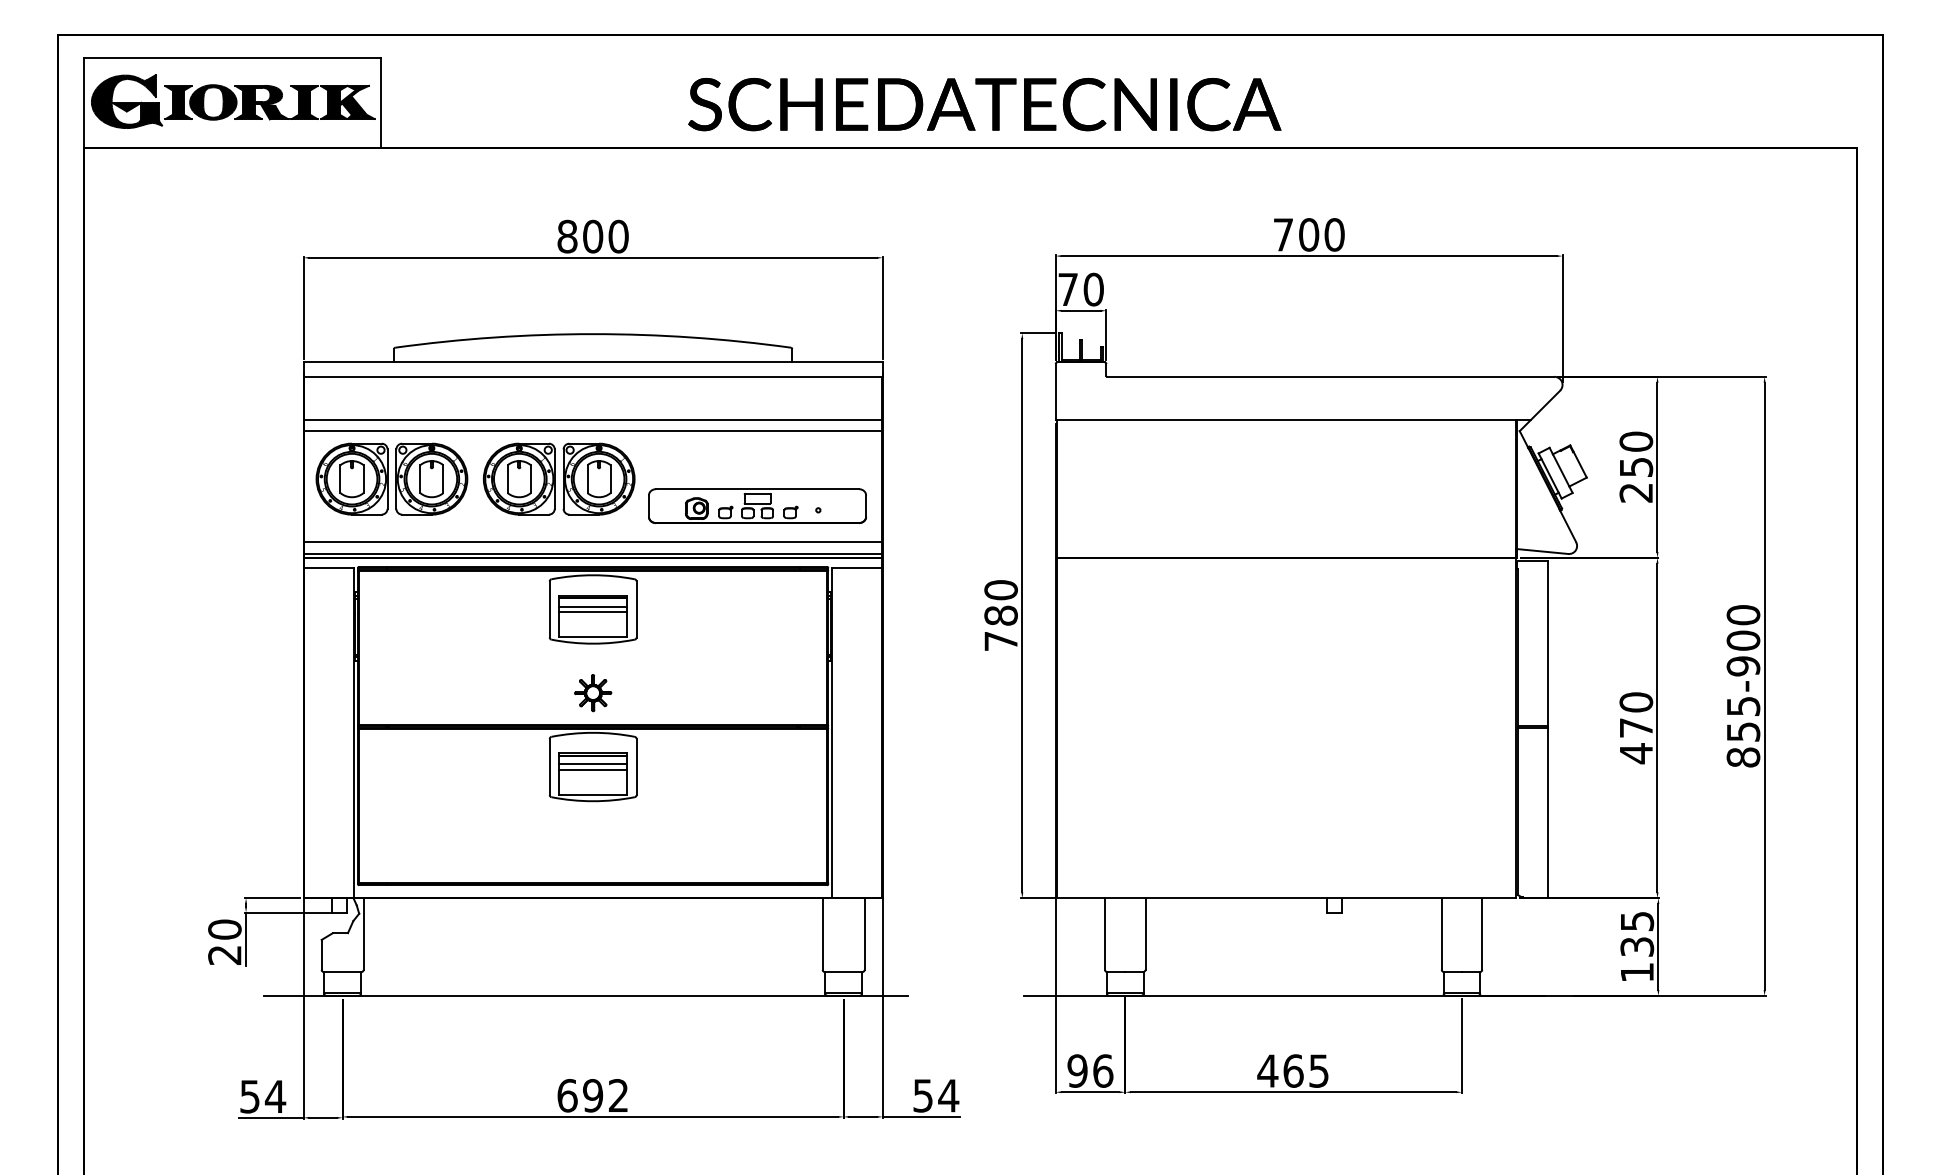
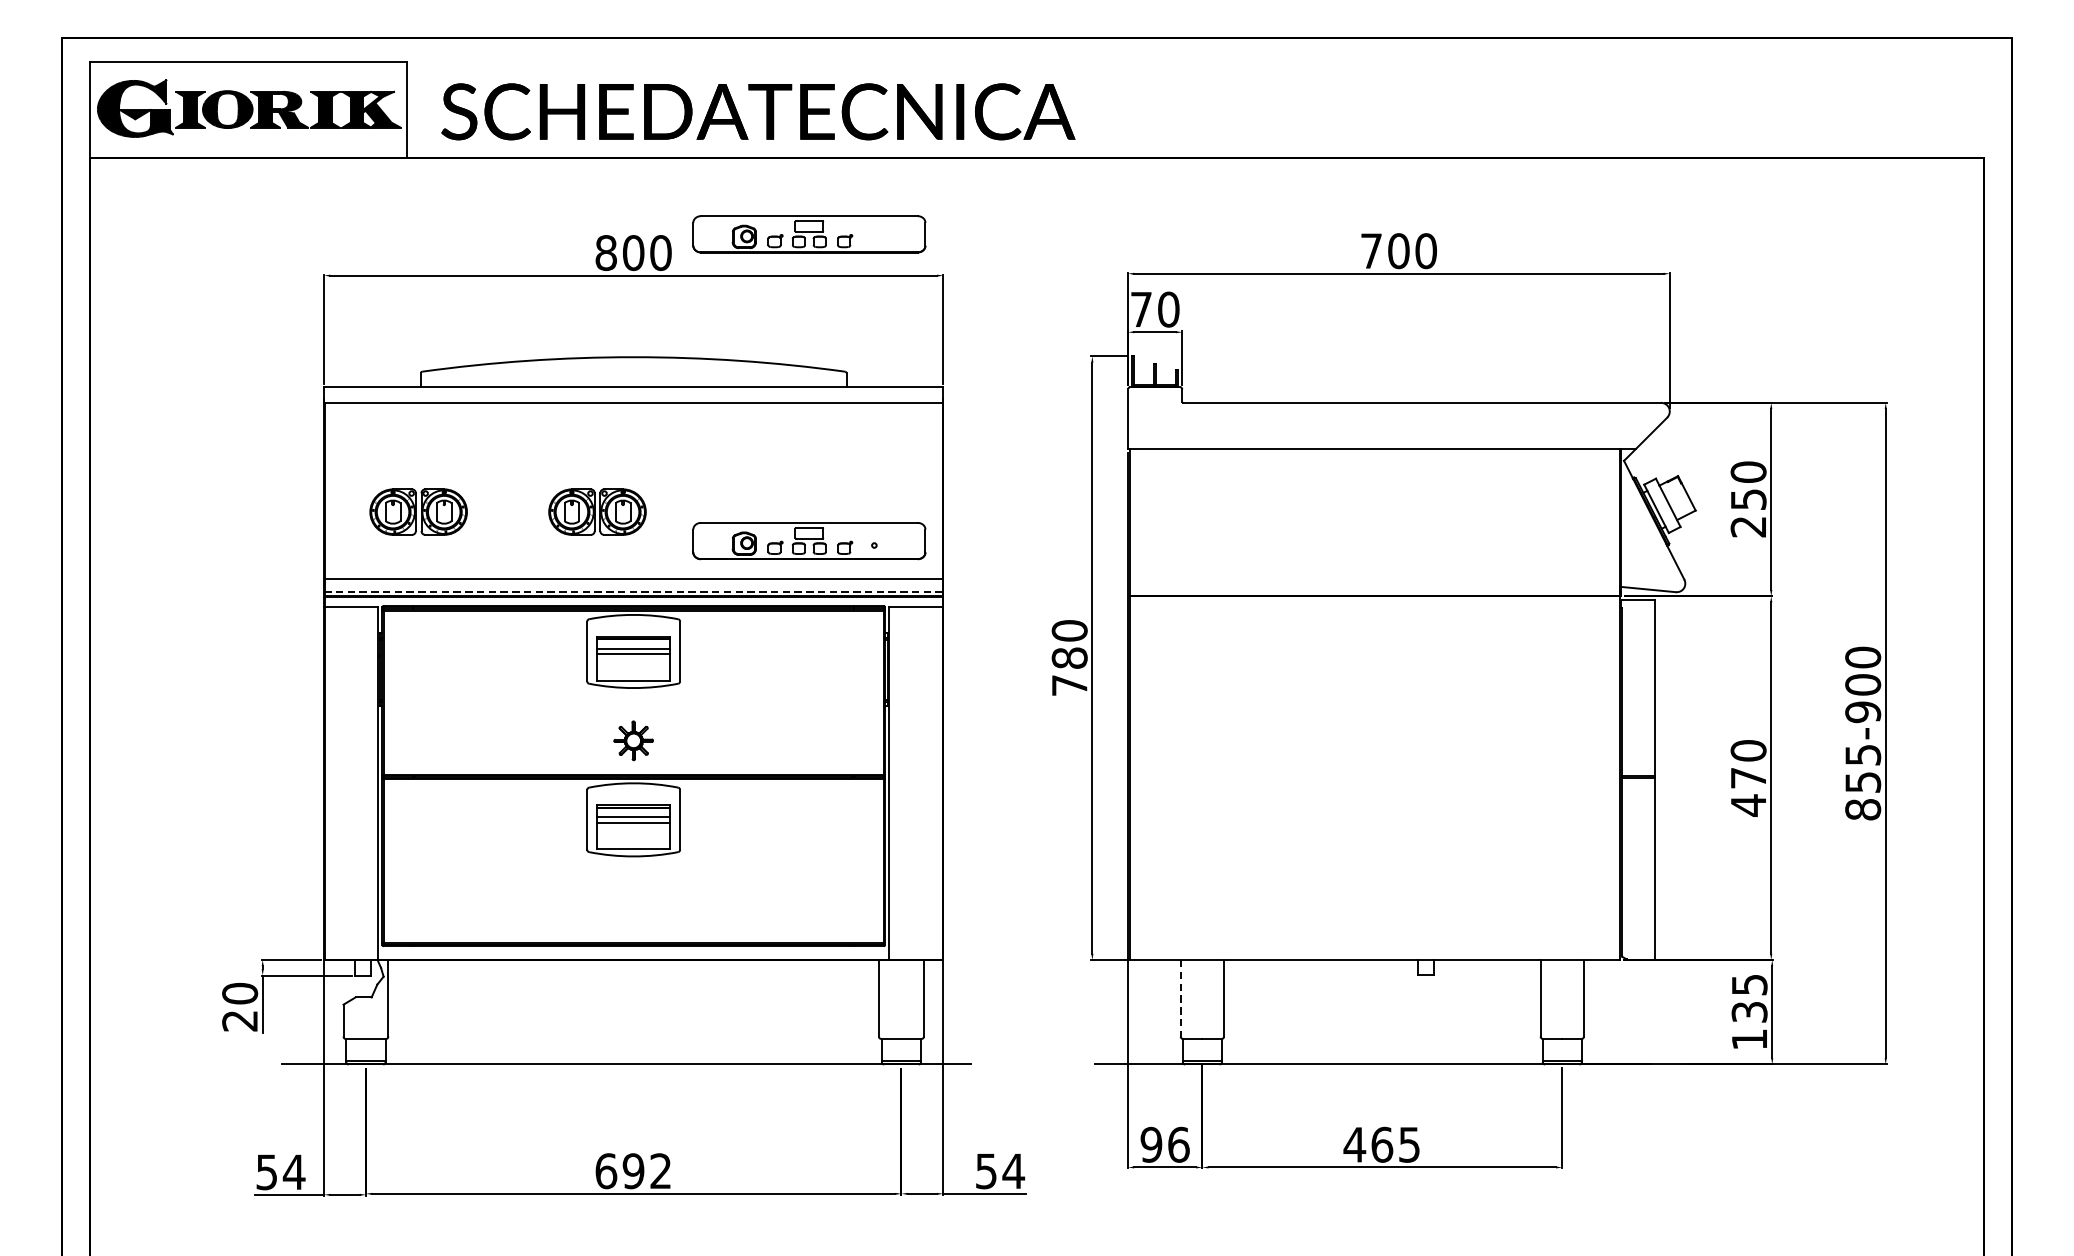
text: (984, 104) -> (758, 111), moved
part: (757, 219) -> (809, 234), added
line: (592, 420) -> (632, 449), removed
line: (592, 431) -> (632, 461), removed
part: (391, 478) -> (418, 511), size x0.6
part: (559, 478) -> (597, 511), size x0.6
line: (592, 553) -> (632, 591), solid -> dashed
line: (1104, 933) -> (1180, 997), solid -> dashed

